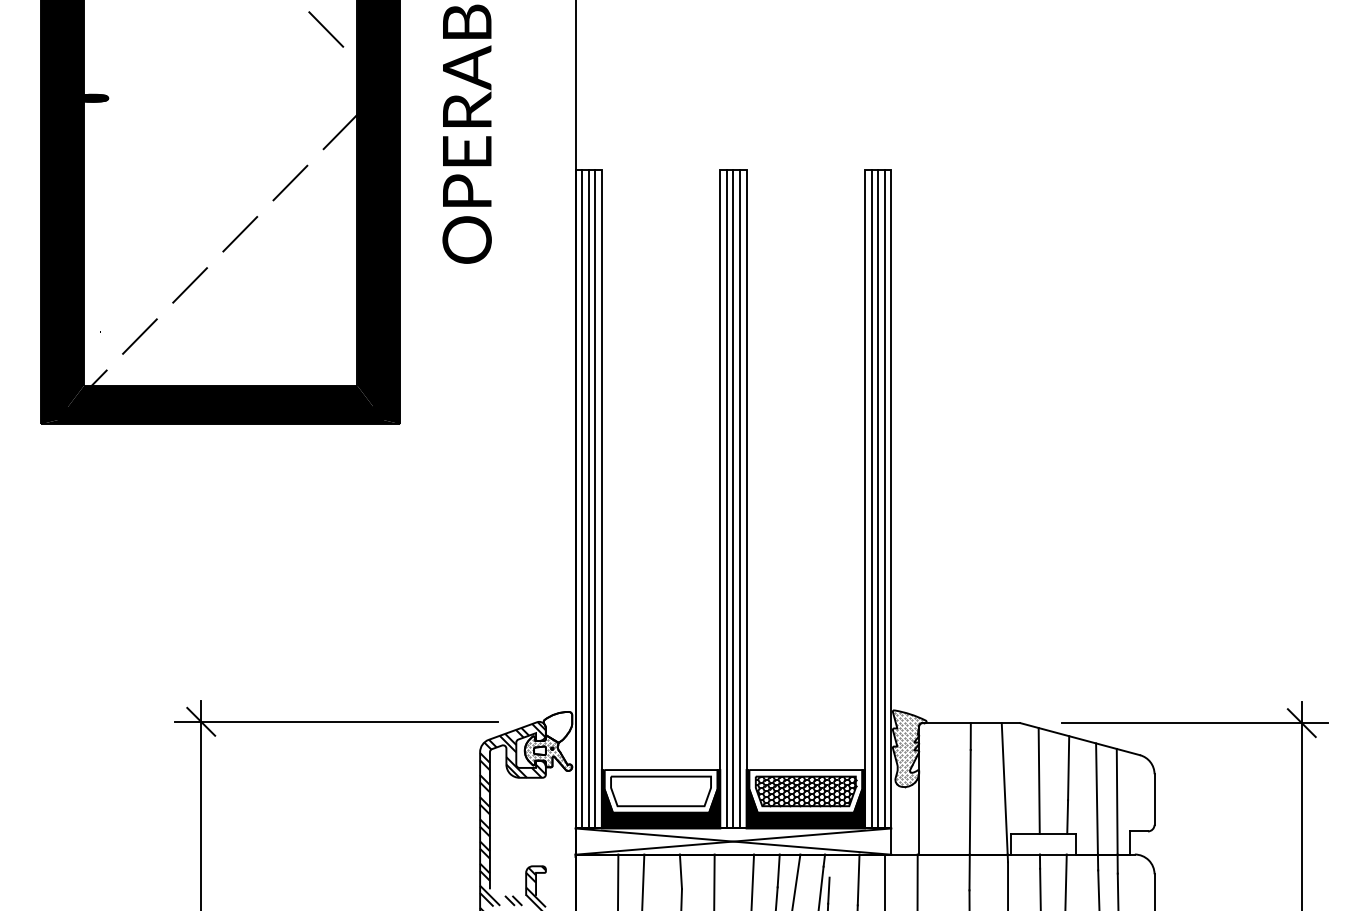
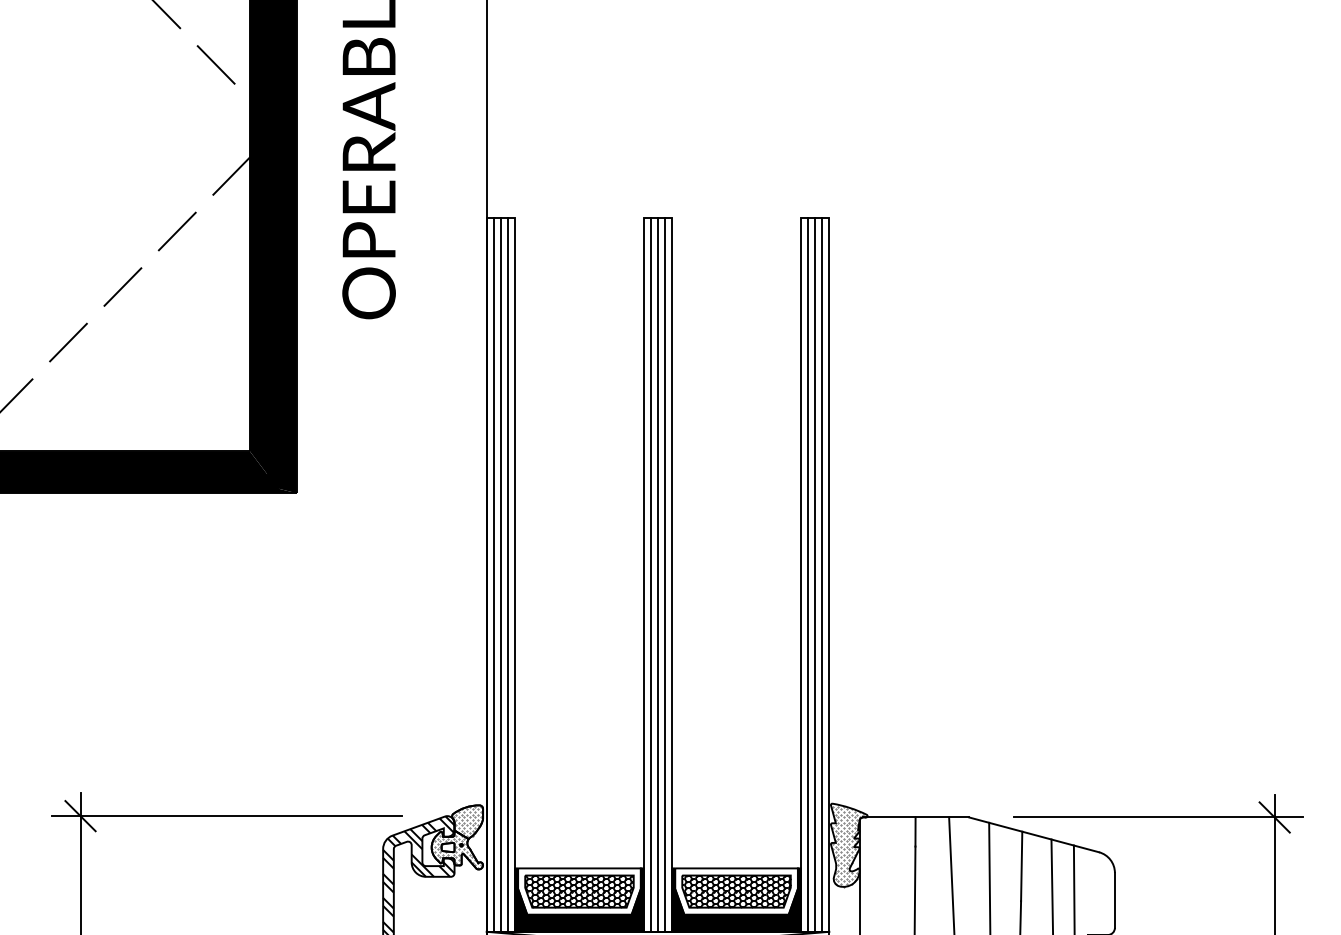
hatch: (557, 726) -> (467, 821), added
hatch: (661, 791) -> (579, 891), added

